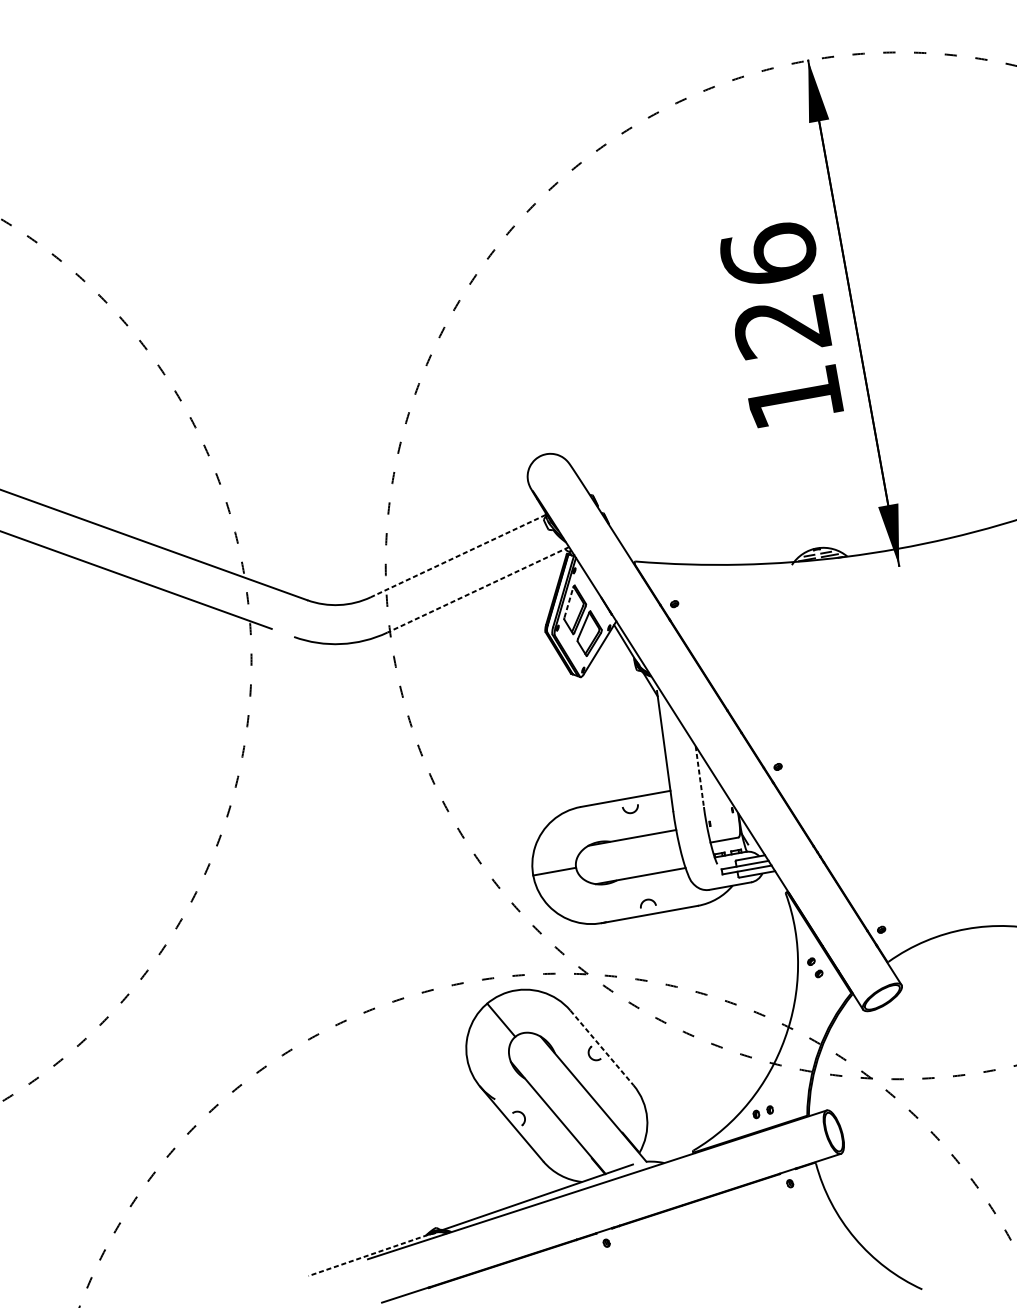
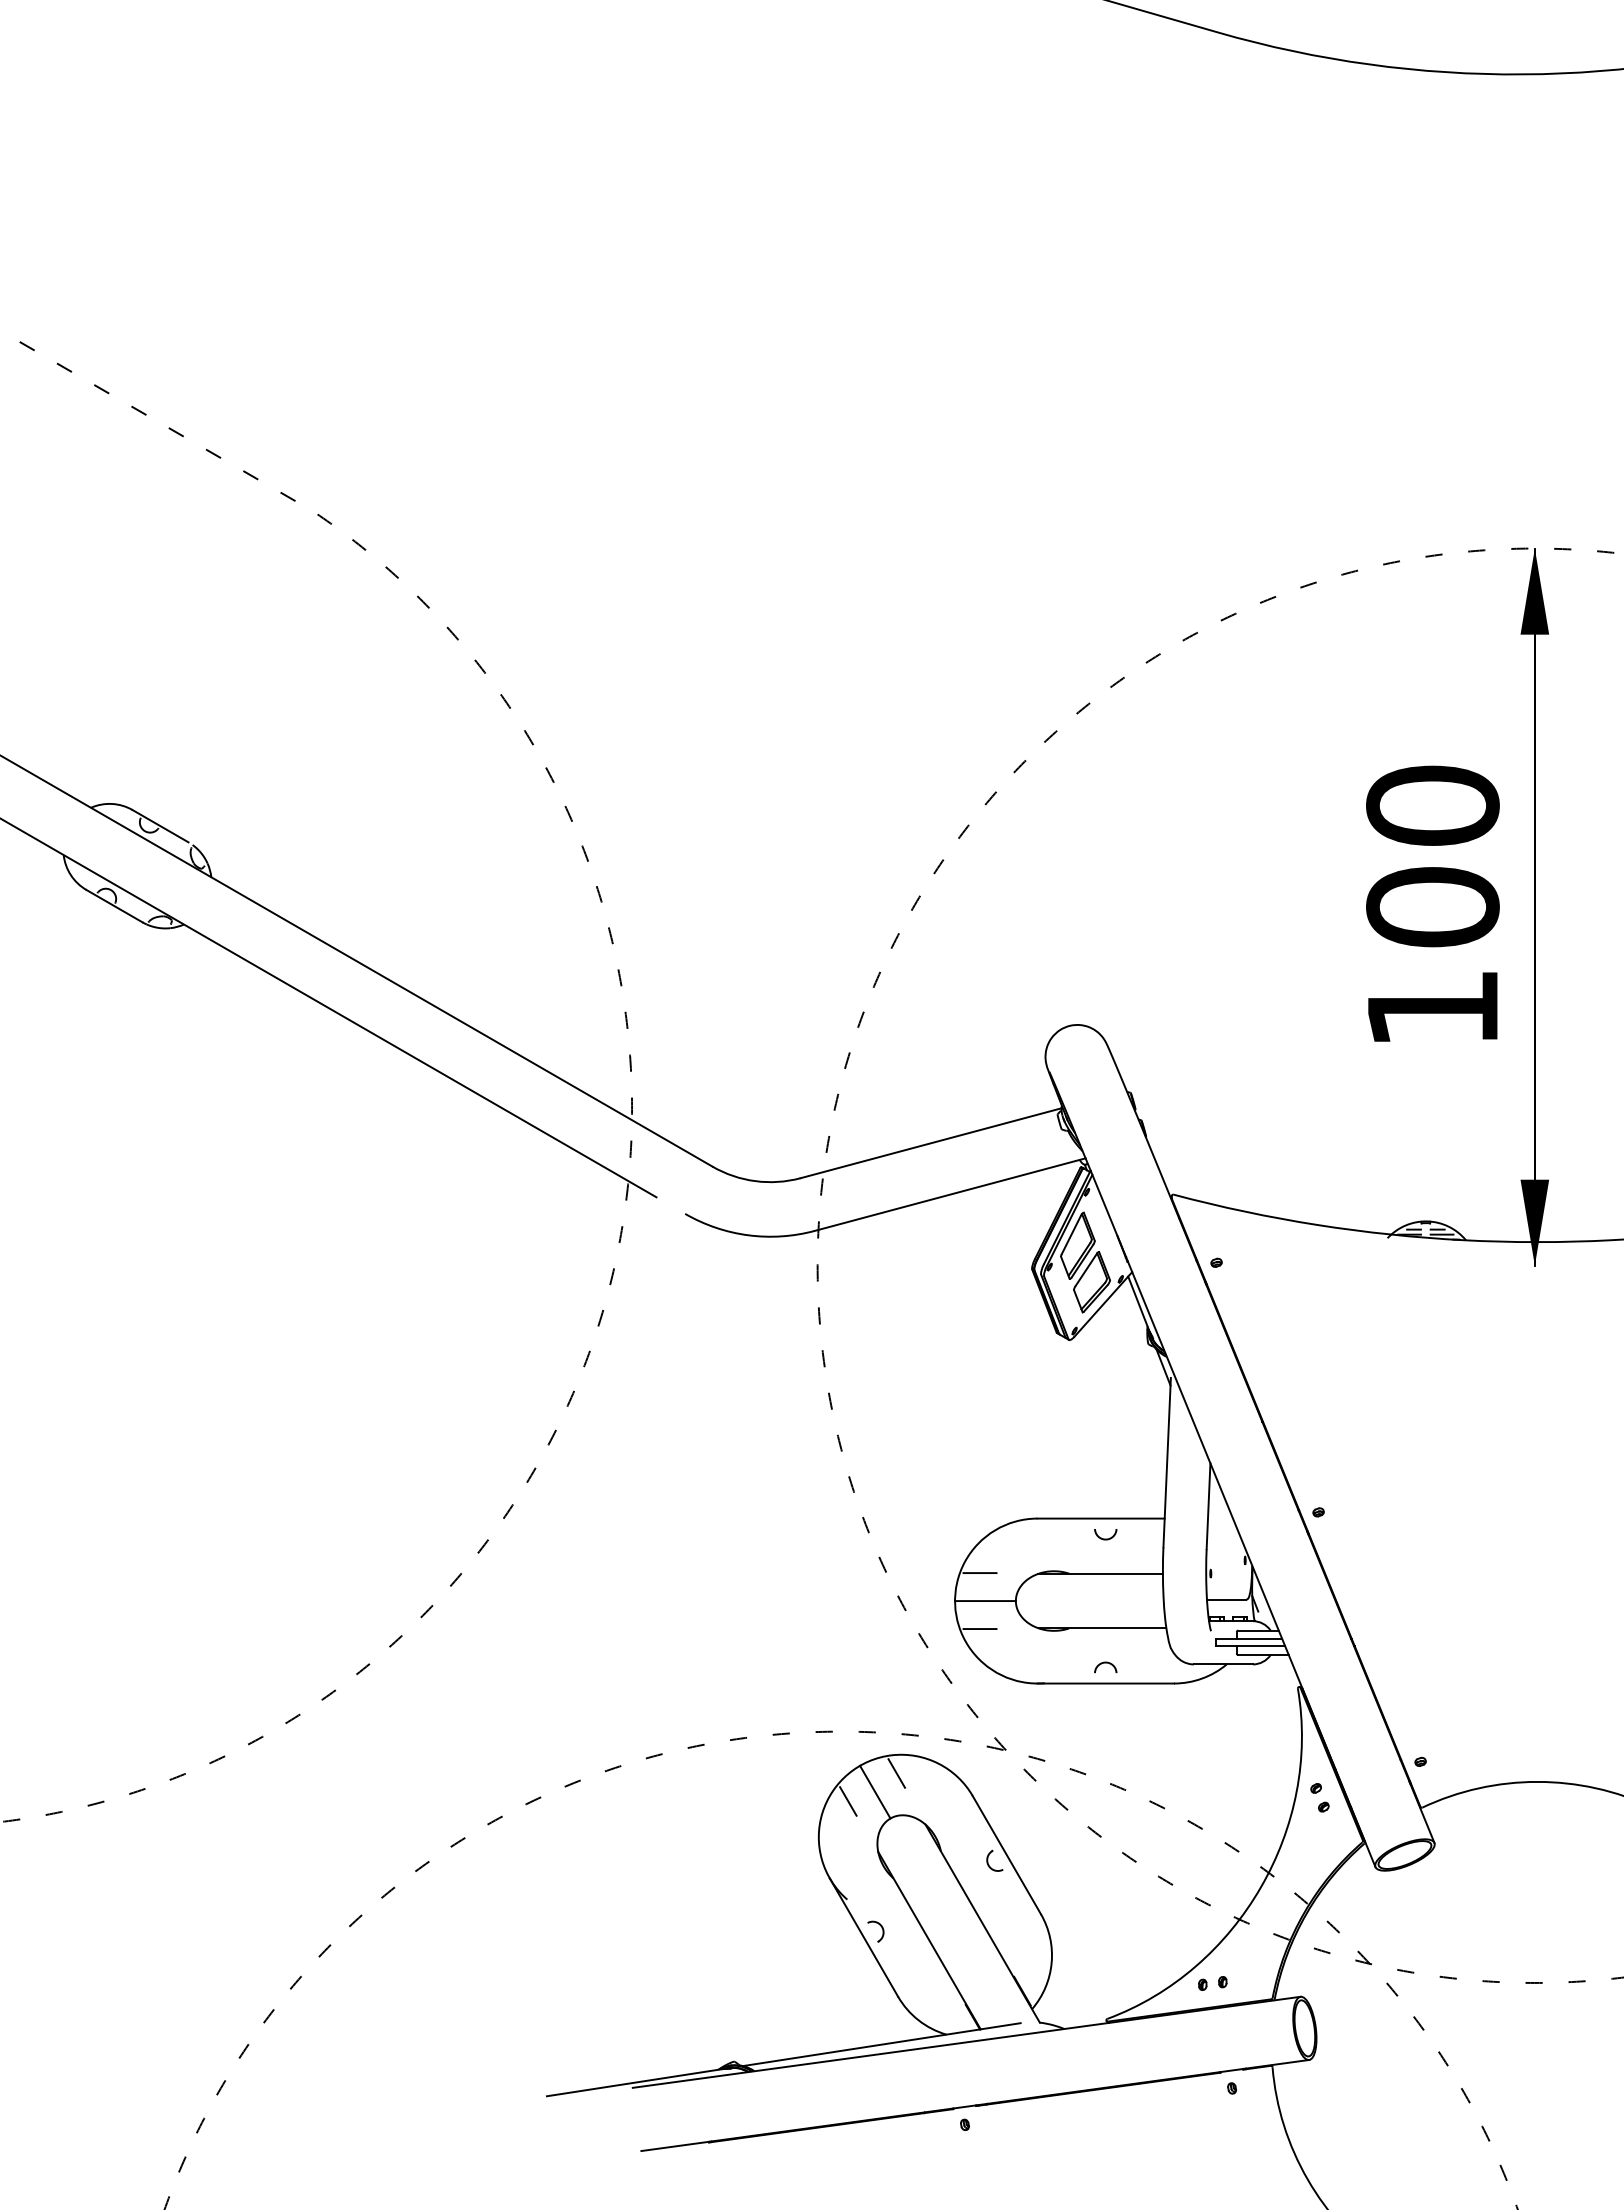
text: (775, 290) -> (1432, 856), 126 -> 100
line: (457, 556) -> (930, 1143), dashed -> solid
line: (477, 589) -> (949, 1194), dashed -> solid
line: (568, 602) -> (1071, 1234), dashed -> solid
line: (699, 776) -> (1208, 1506), dashed -> solid
line: (546, 852) -> (979, 1573), added
line: (554, 892) -> (979, 1629), added
line: (513, 1004) -> (896, 1773), added
line: (483, 1030) -> (848, 1801), added
line: (602, 1048) -> (1007, 1855), dashed -> solid
line: (367, 1255) -> (633, 2082), dashed -> solid

